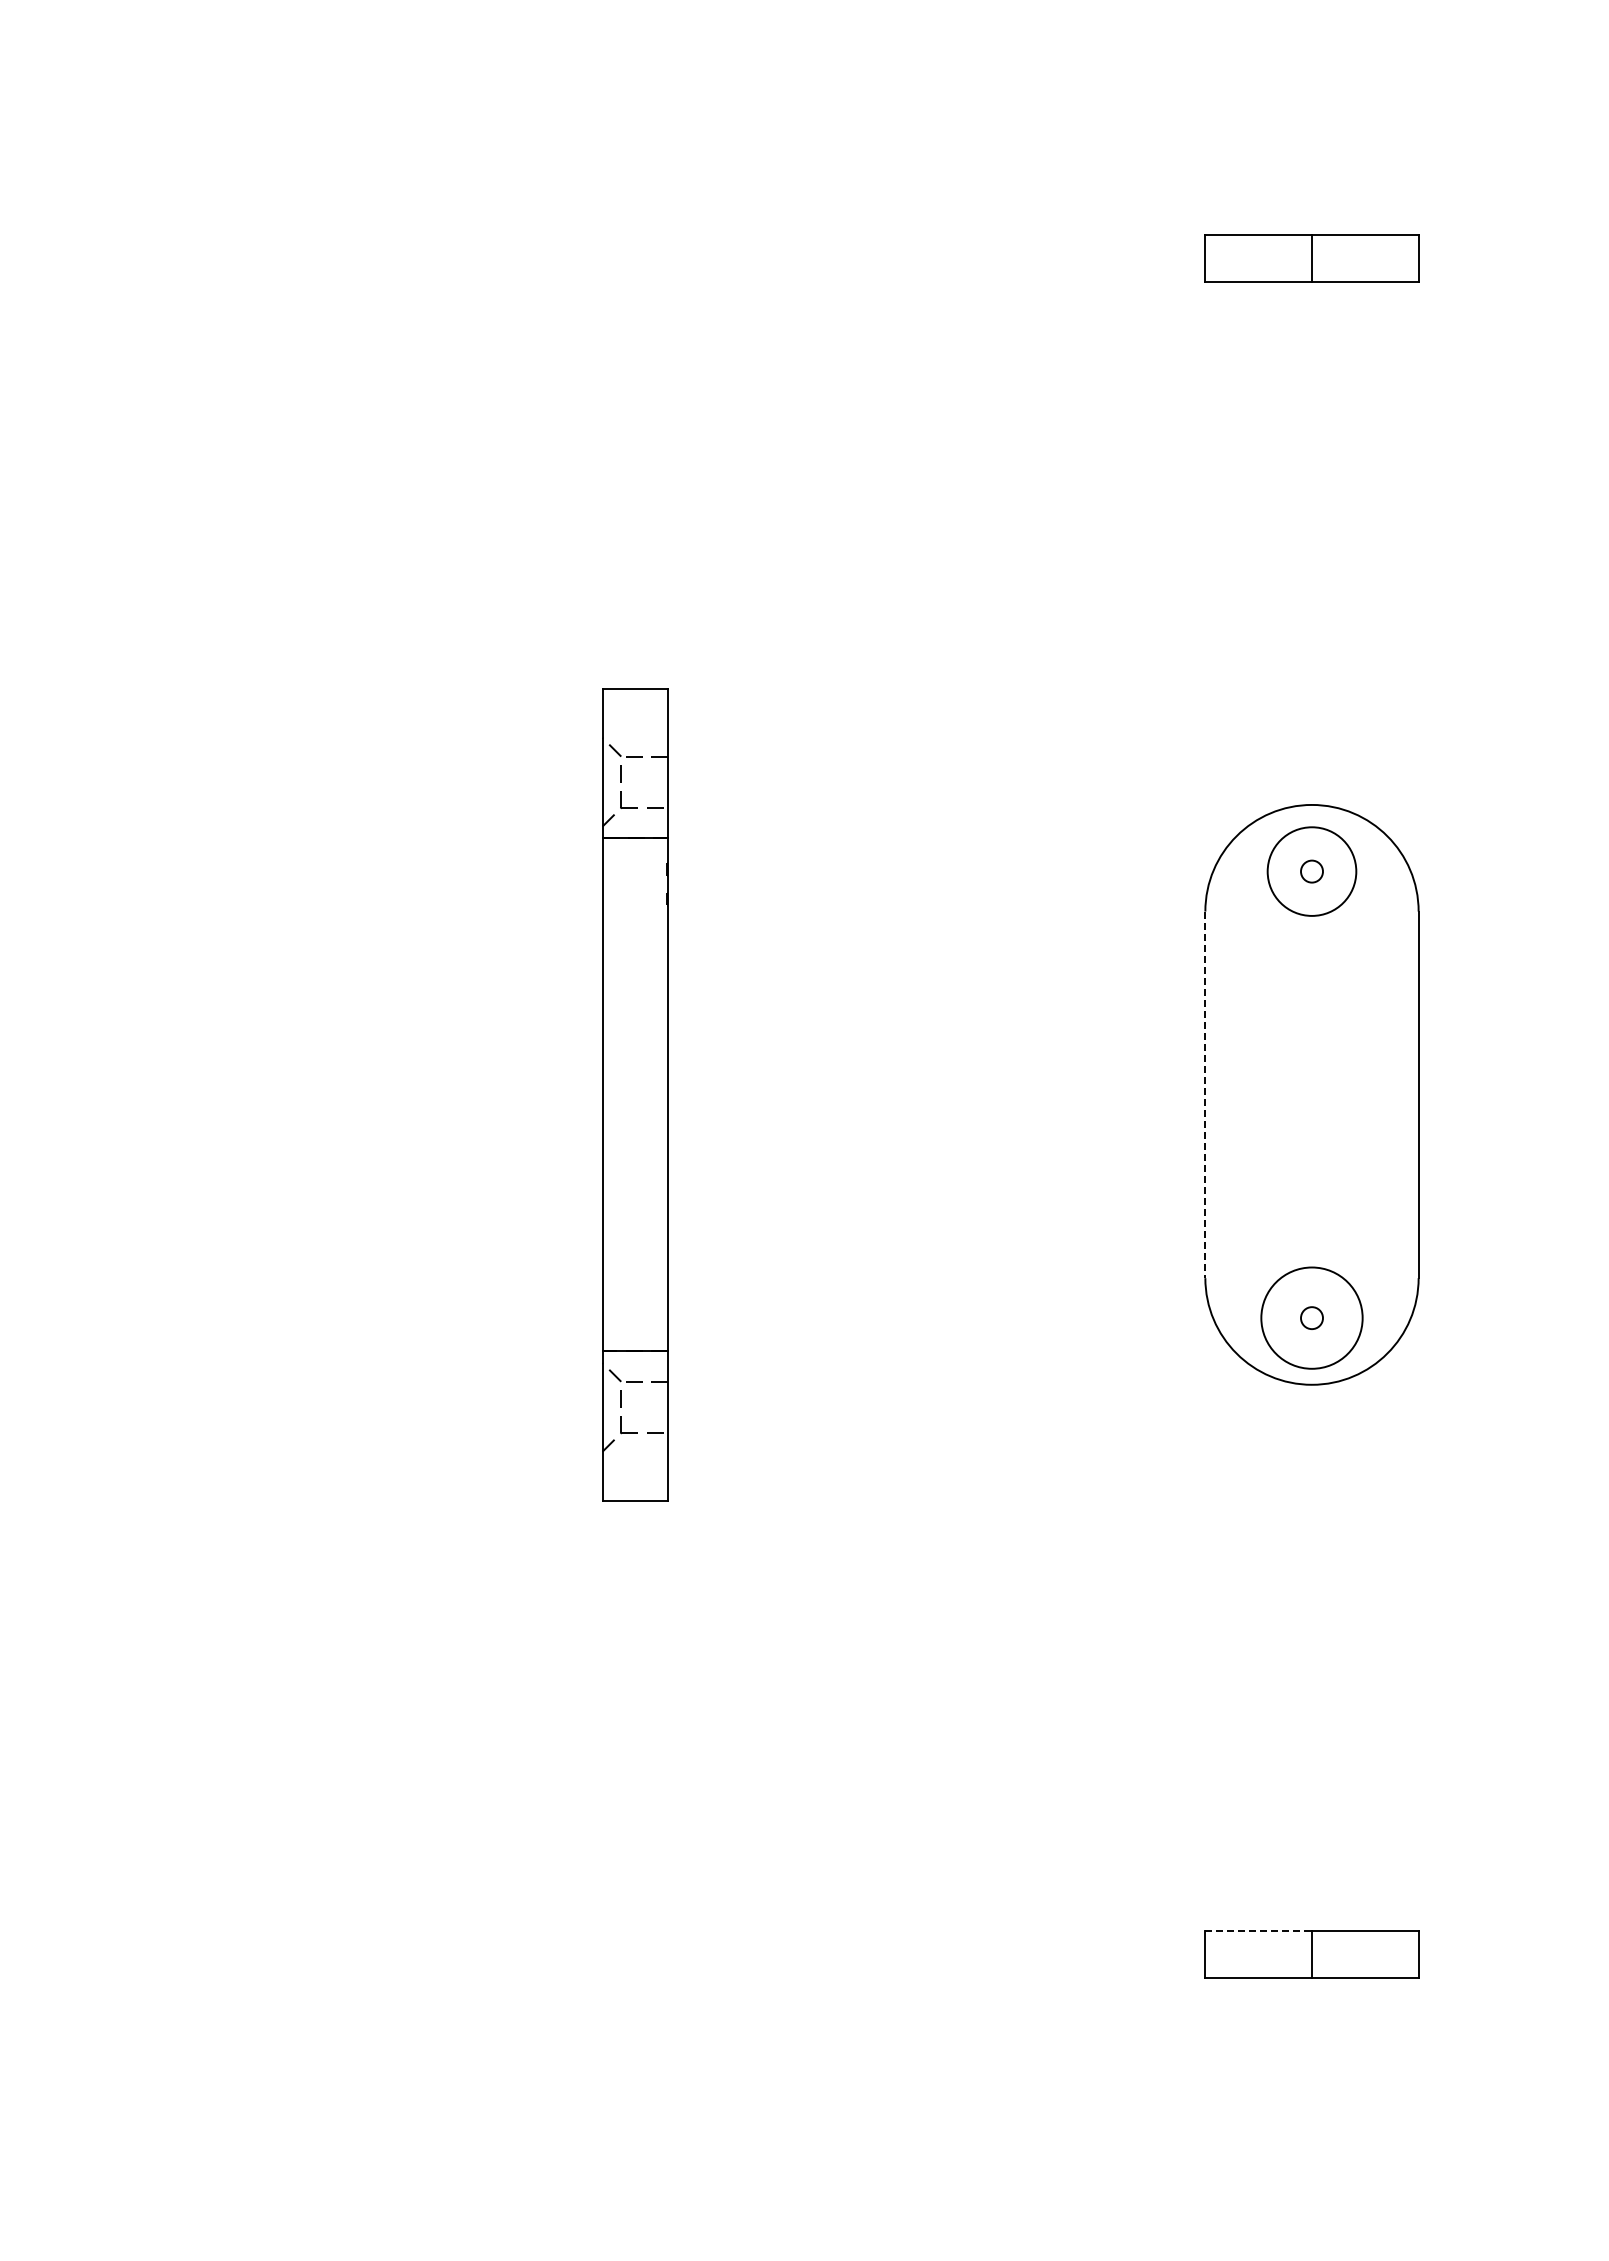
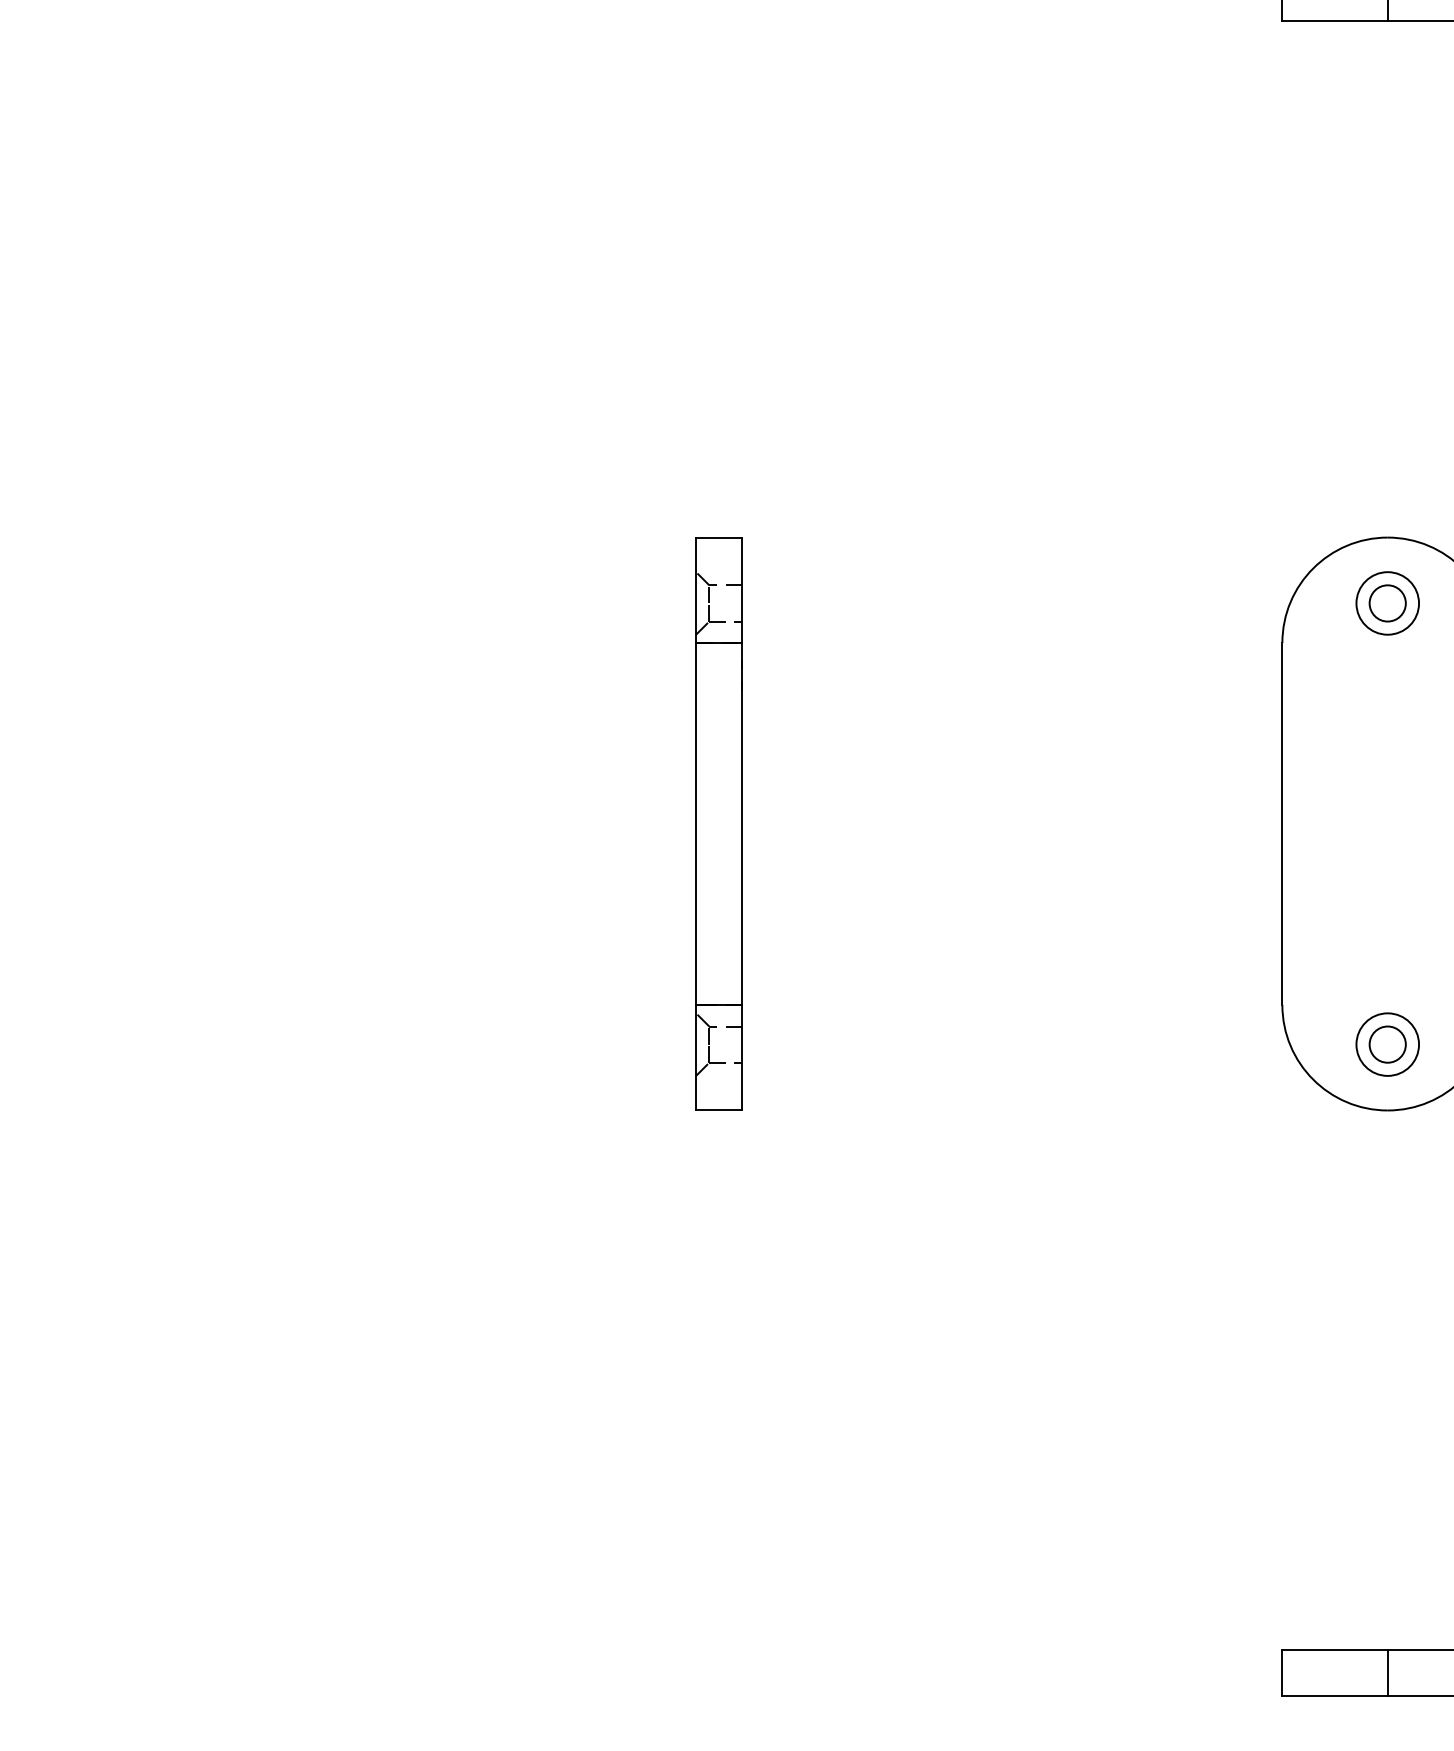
circle: (1311, 871) -> (1387, 603), size x0.71
circle: (1311, 871) -> (1387, 603), size x1.67
part: (635, 1094) -> (719, 823), size x0.71
line: (1205, 1095) -> (1282, 824), dashed -> solid
circle: (1311, 1317) -> (1387, 1043), size x0.62
circle: (1311, 1317) -> (1387, 1043), size x1.67
line: (1259, 1930) -> (1335, 1649), dashed -> solid

